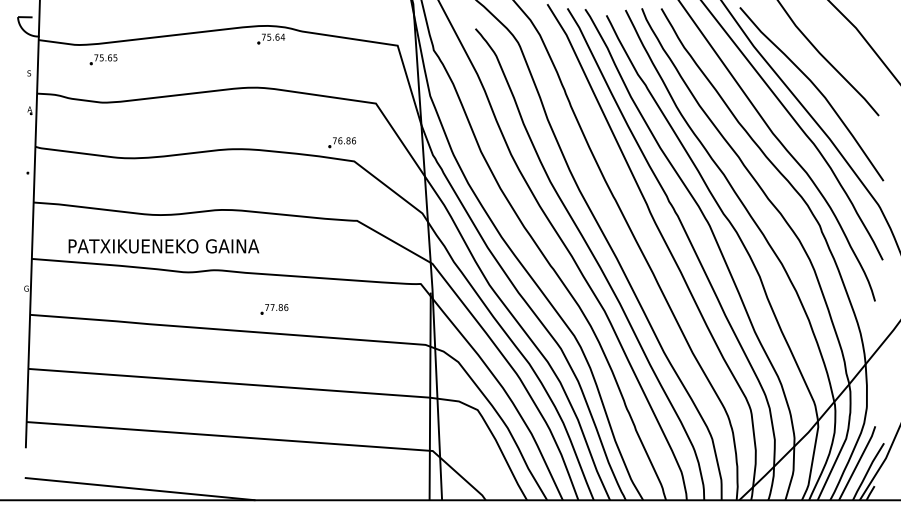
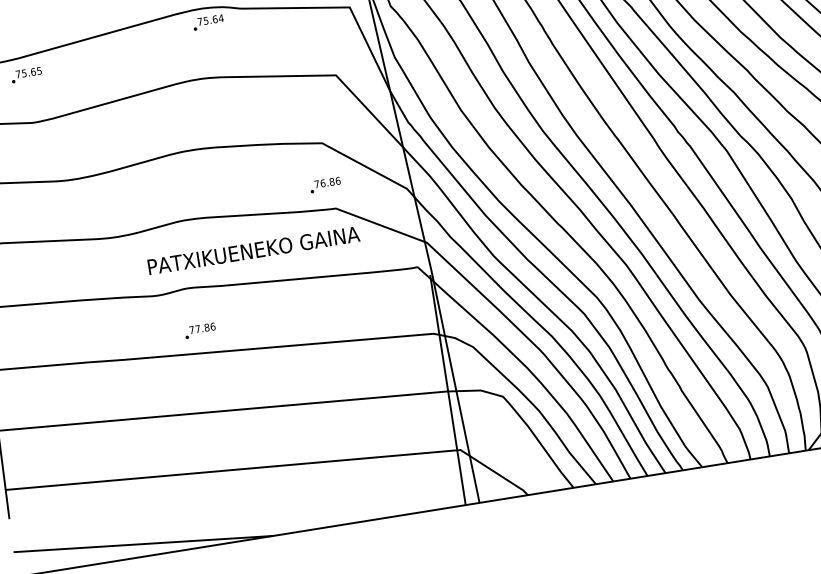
part: (342, 142) -> (325, 184), moved
text: (163, 246) -> (253, 250), moved
part: (274, 309) -> (200, 330), moved

